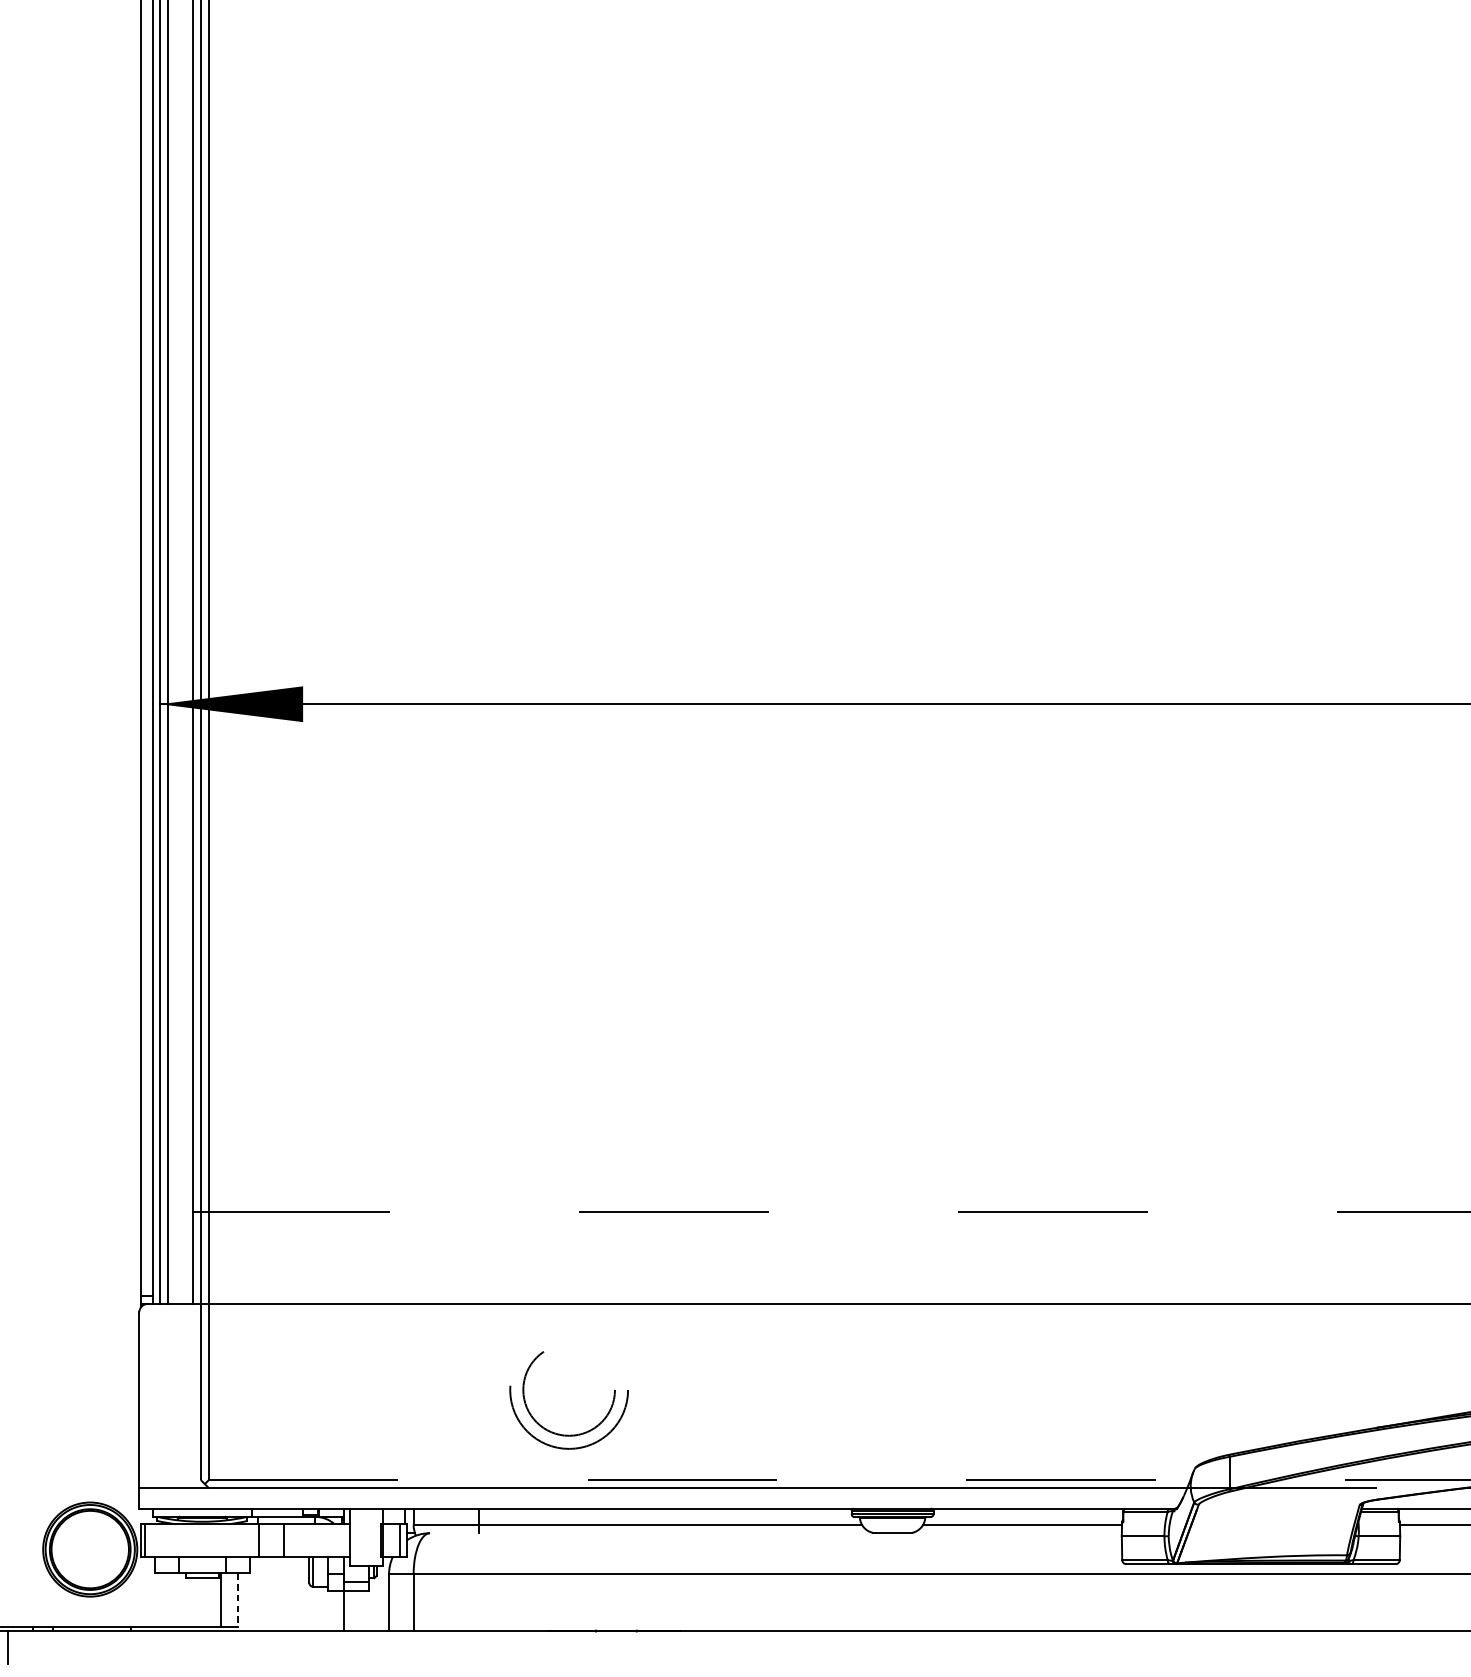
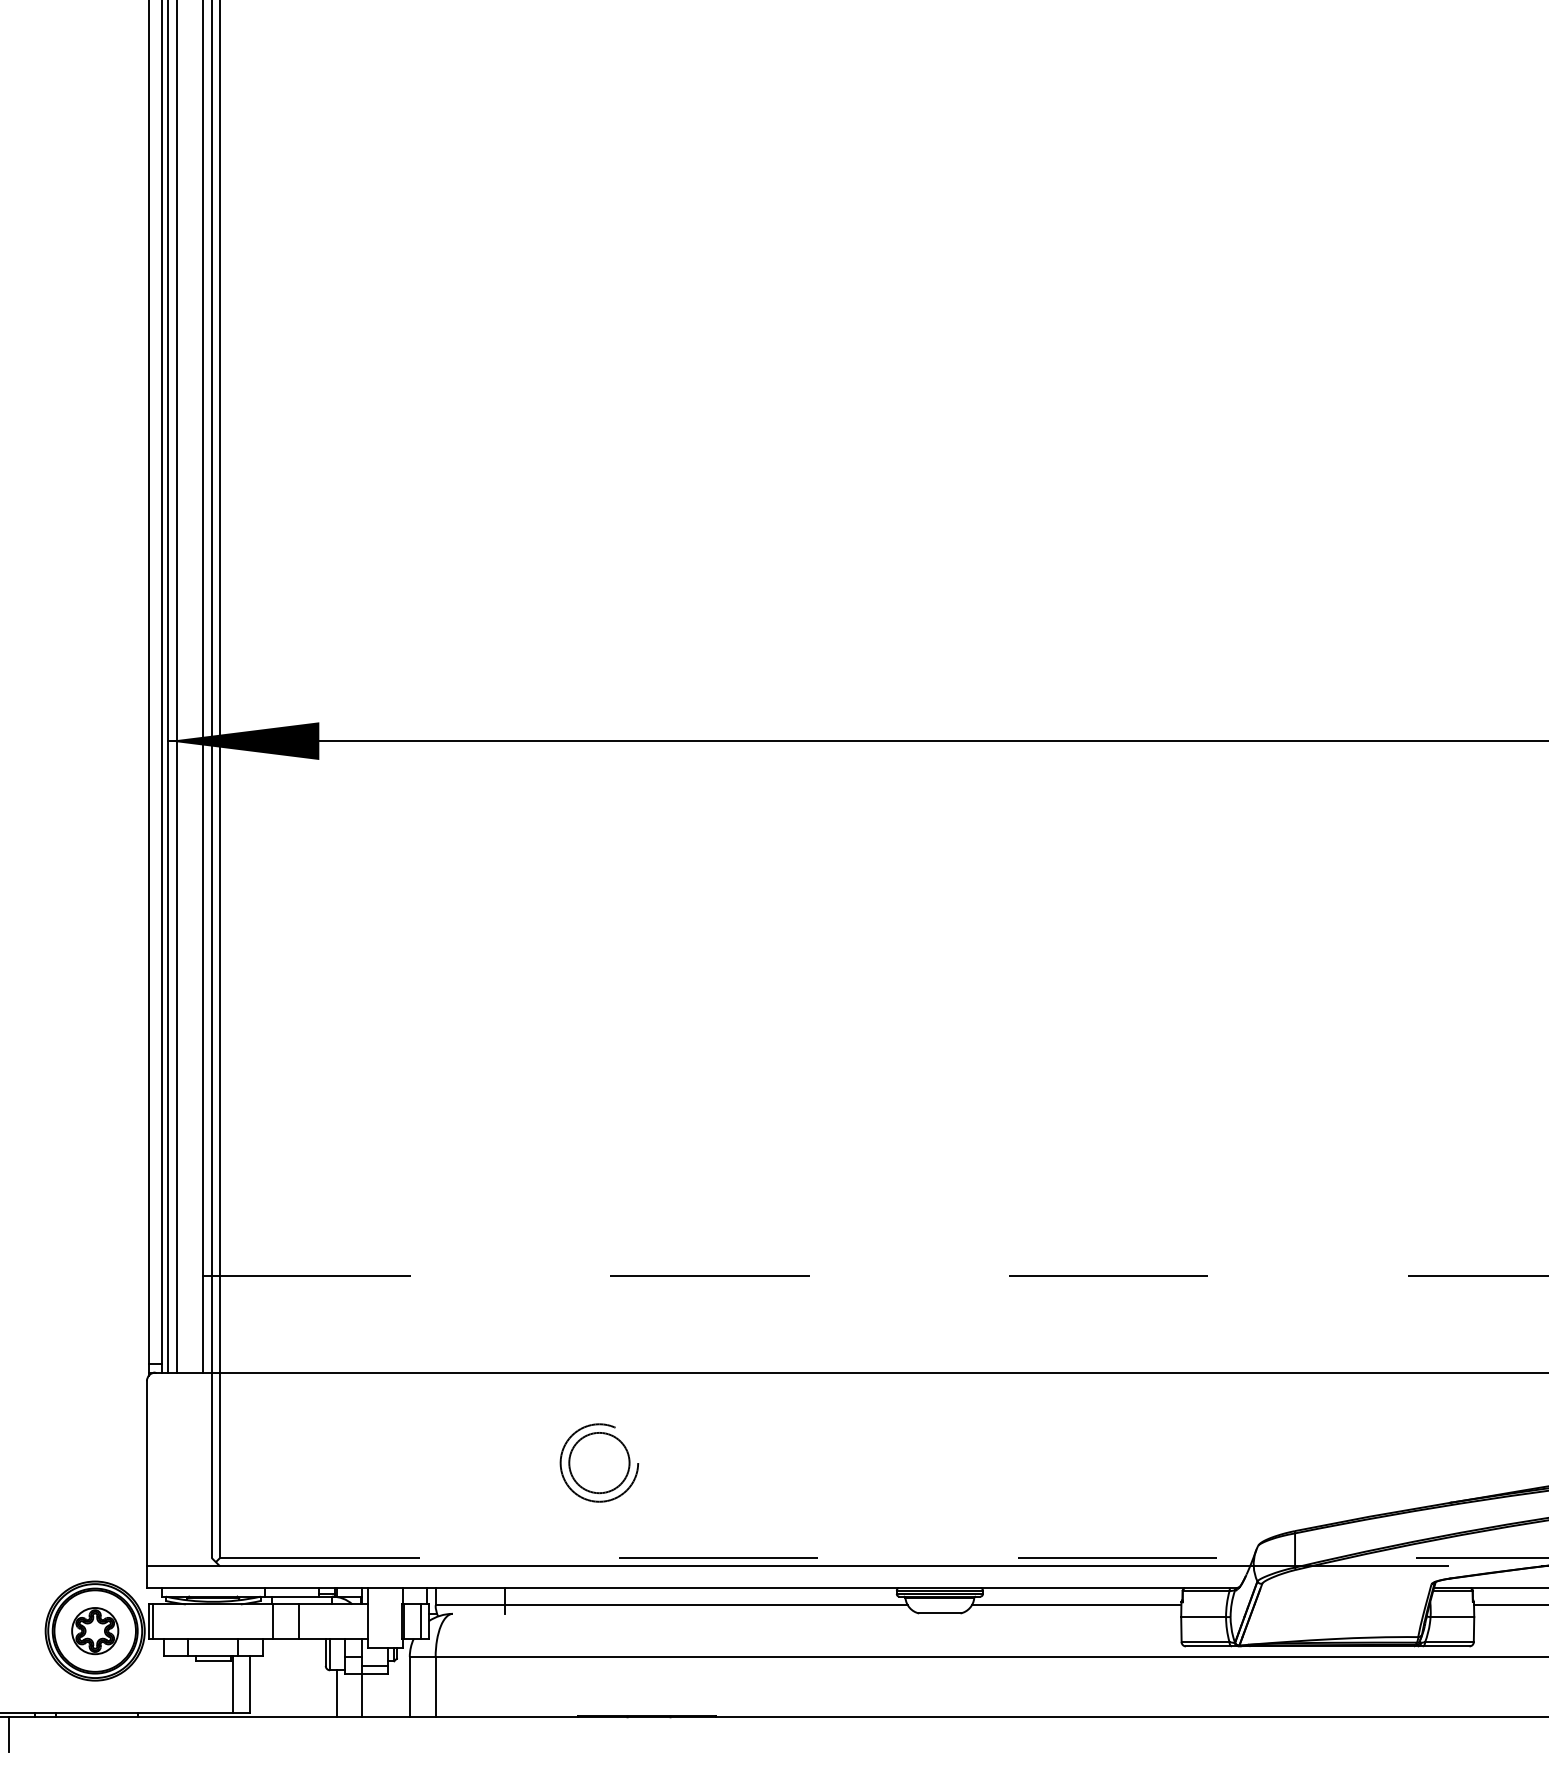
part: (569, 1389) -> (599, 1462), size x0.62
part: (90, 1549) -> (95, 1631), added
line: (237, 1601) -> (250, 1685), dashed -> solid
line: (319, 1608) -> (336, 1693), added

